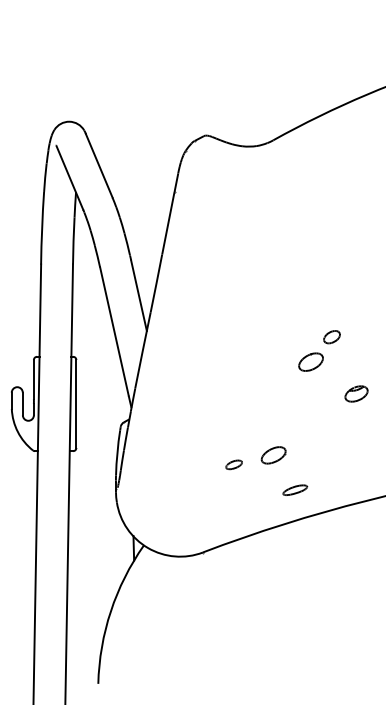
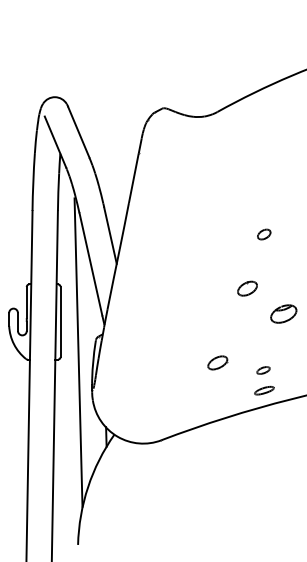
part: (331, 337) -> (263, 234), moved
part: (356, 393) -> (283, 313), size x1.43
line: (98, 441) -> (78, 351), added
part: (233, 464) -> (263, 370), moved
part: (295, 489) -> (264, 390), moved

